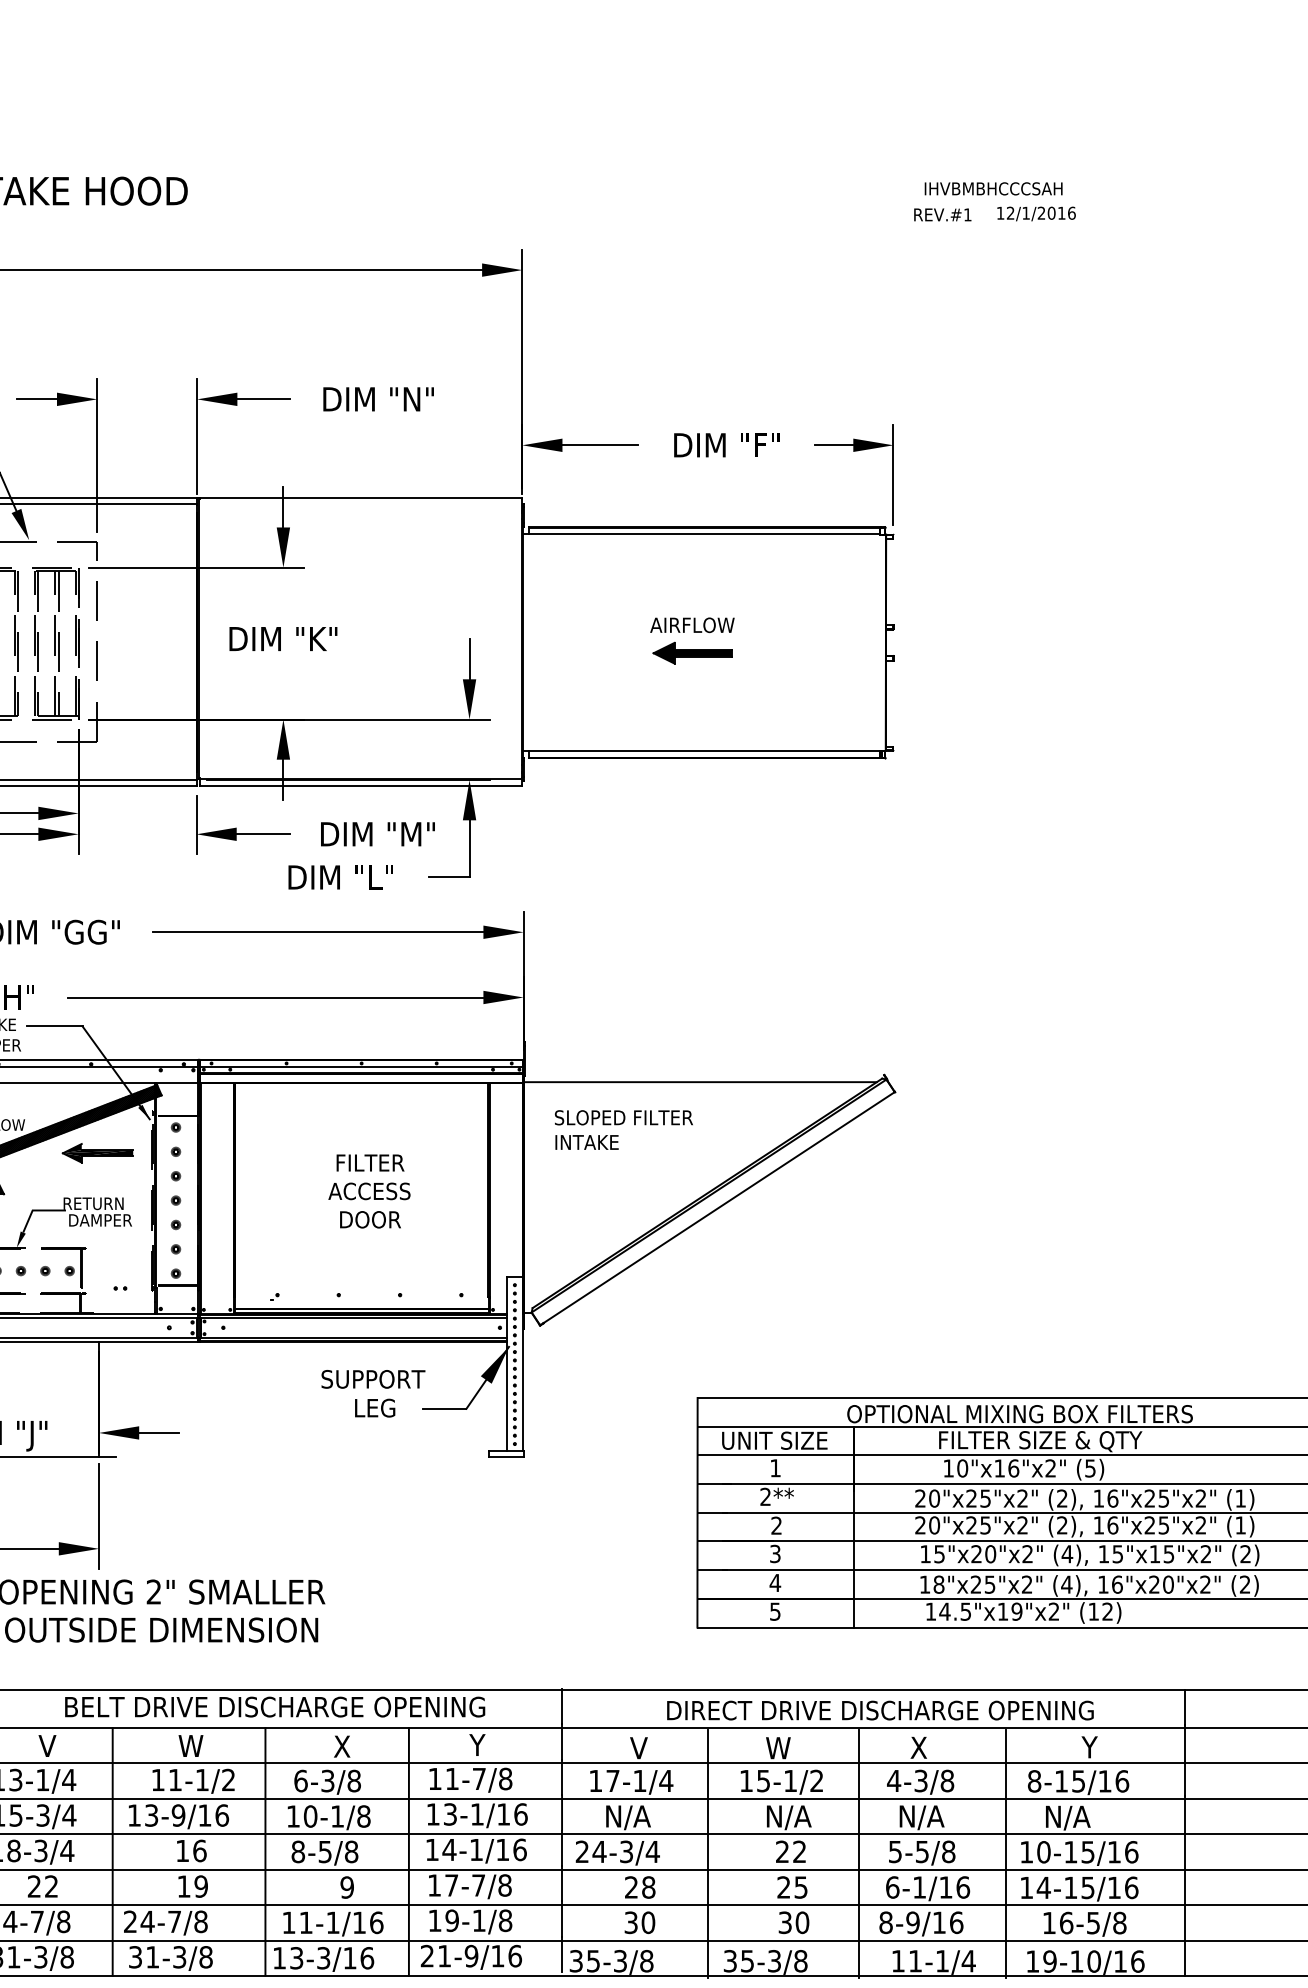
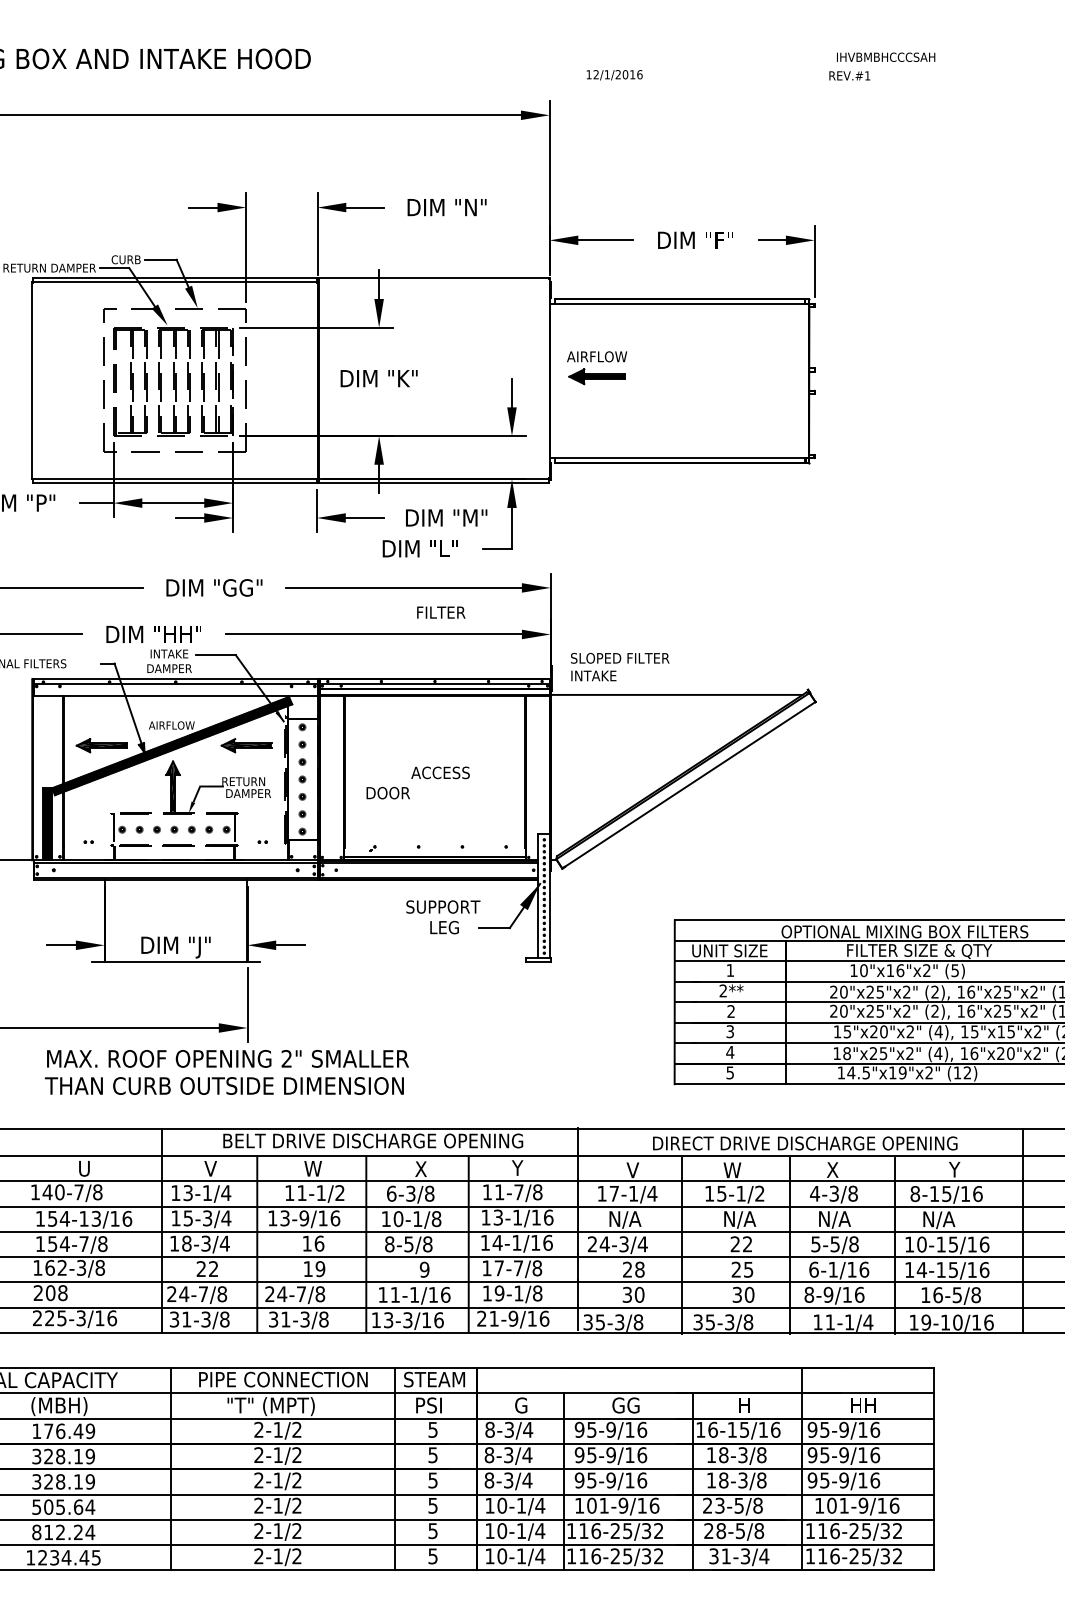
text: (1036, 214) -> (614, 75), moved
part: (693, 641) -> (597, 368), moved
text: (624, 1130) -> (620, 667), moved
text: (370, 1162) -> (441, 612), moved
text: (369, 1220) -> (387, 793), moved

